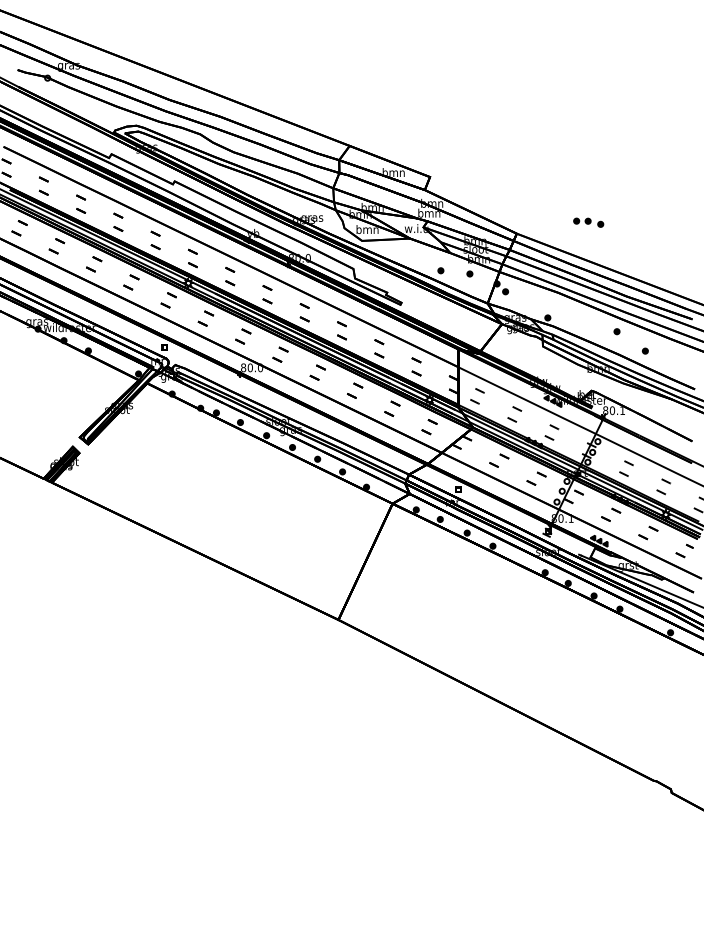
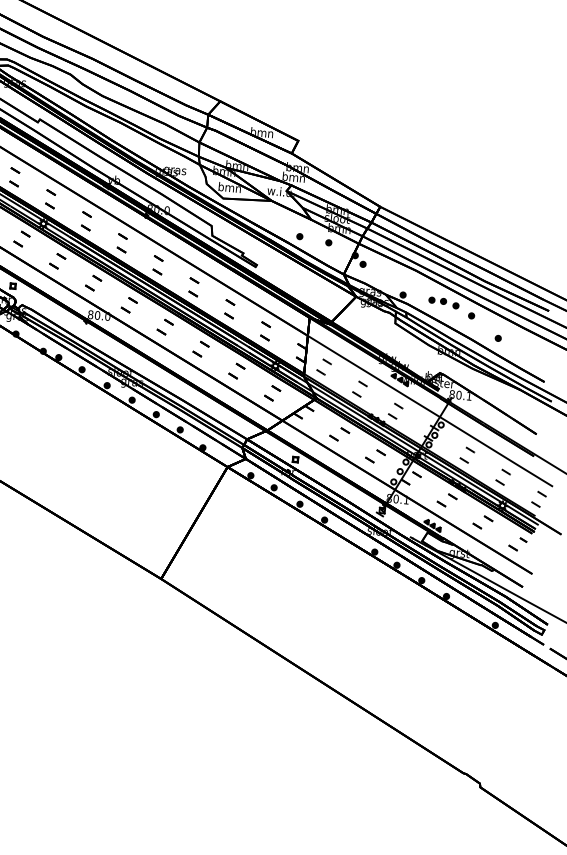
part: (588, 222) -> (443, 302), moved

